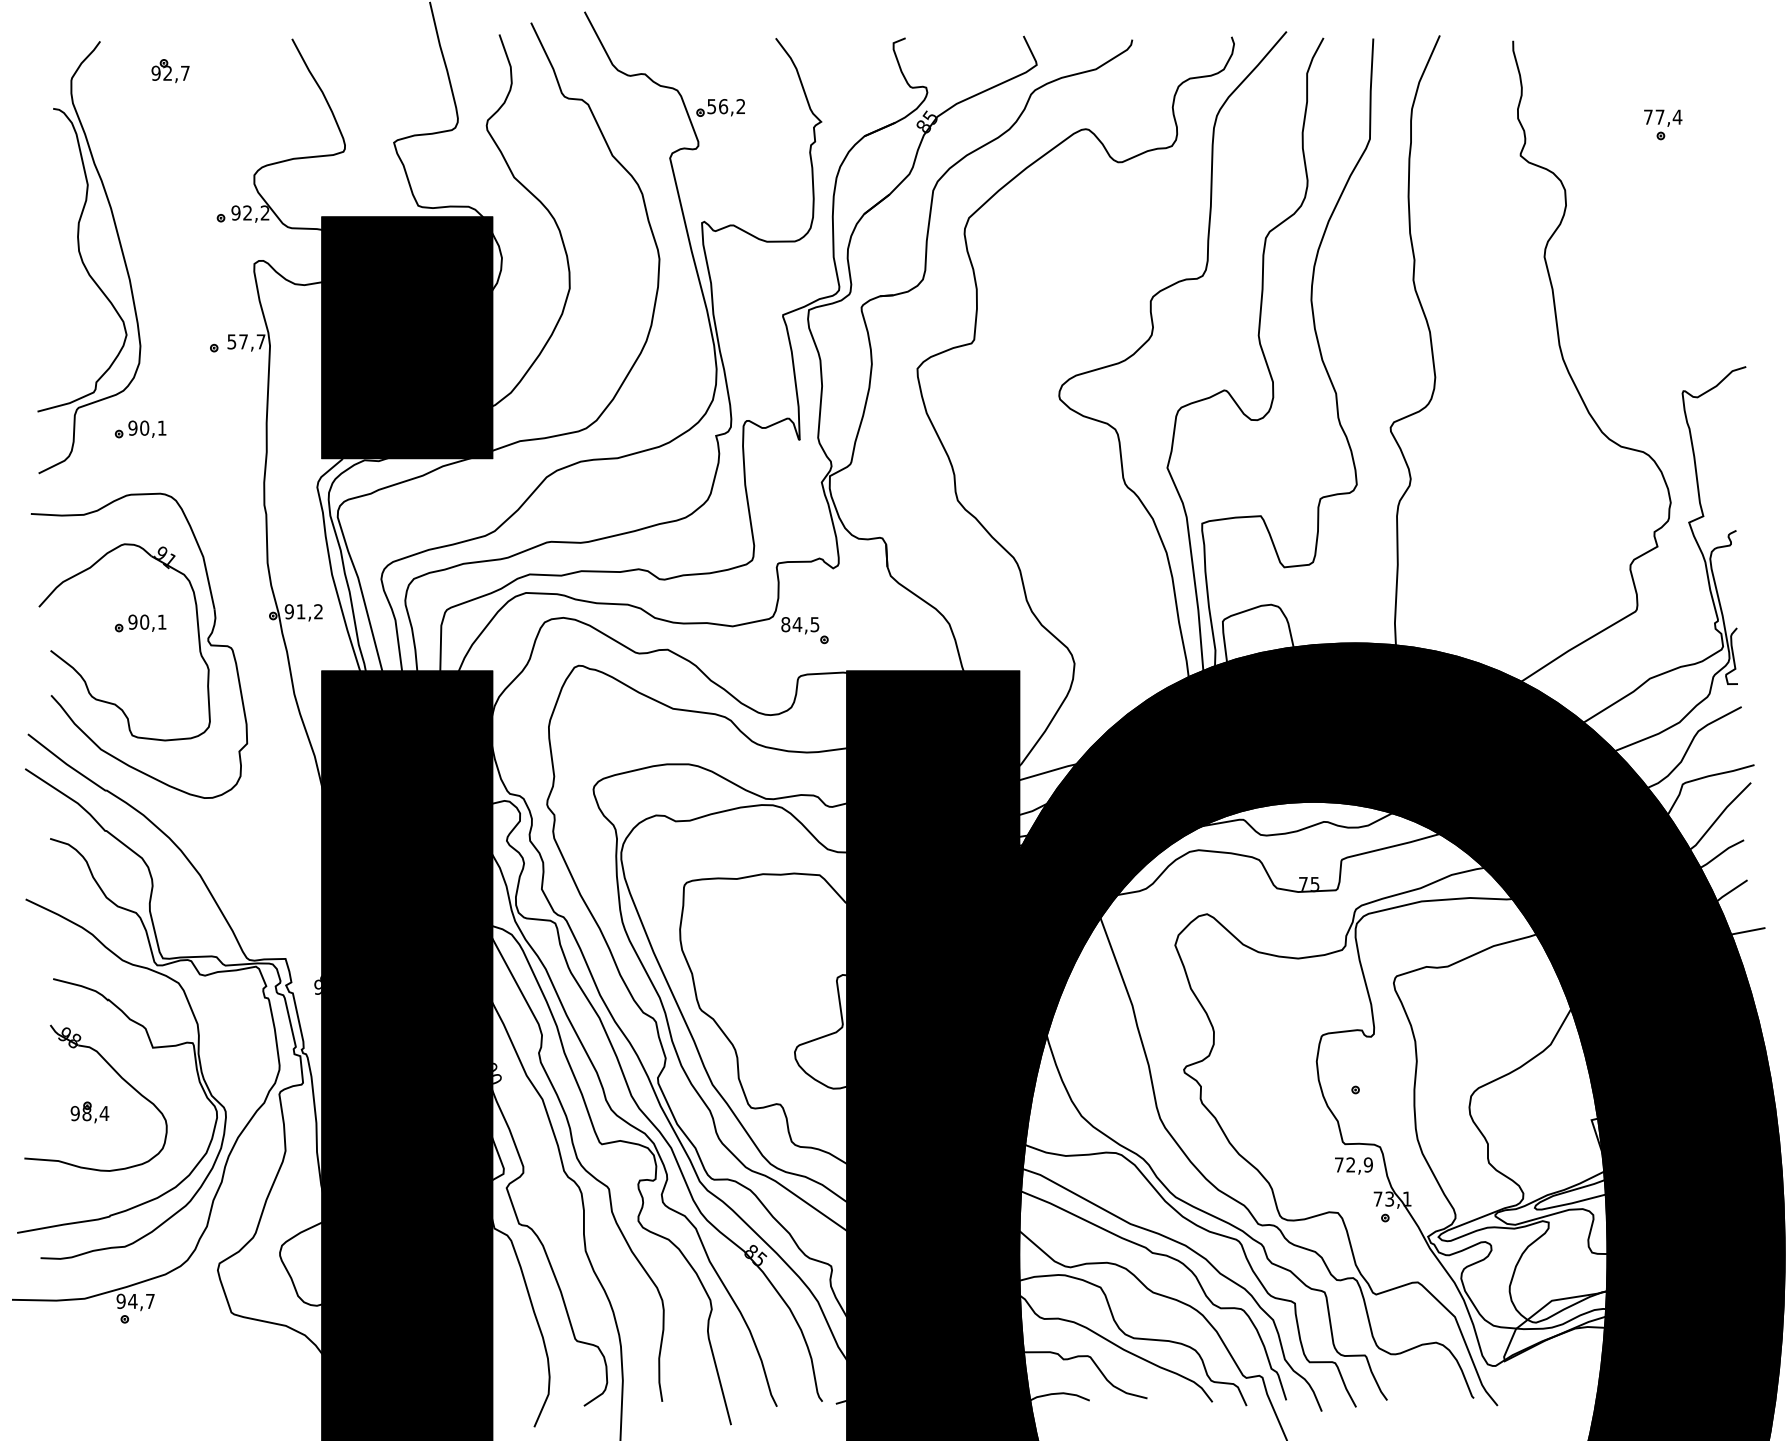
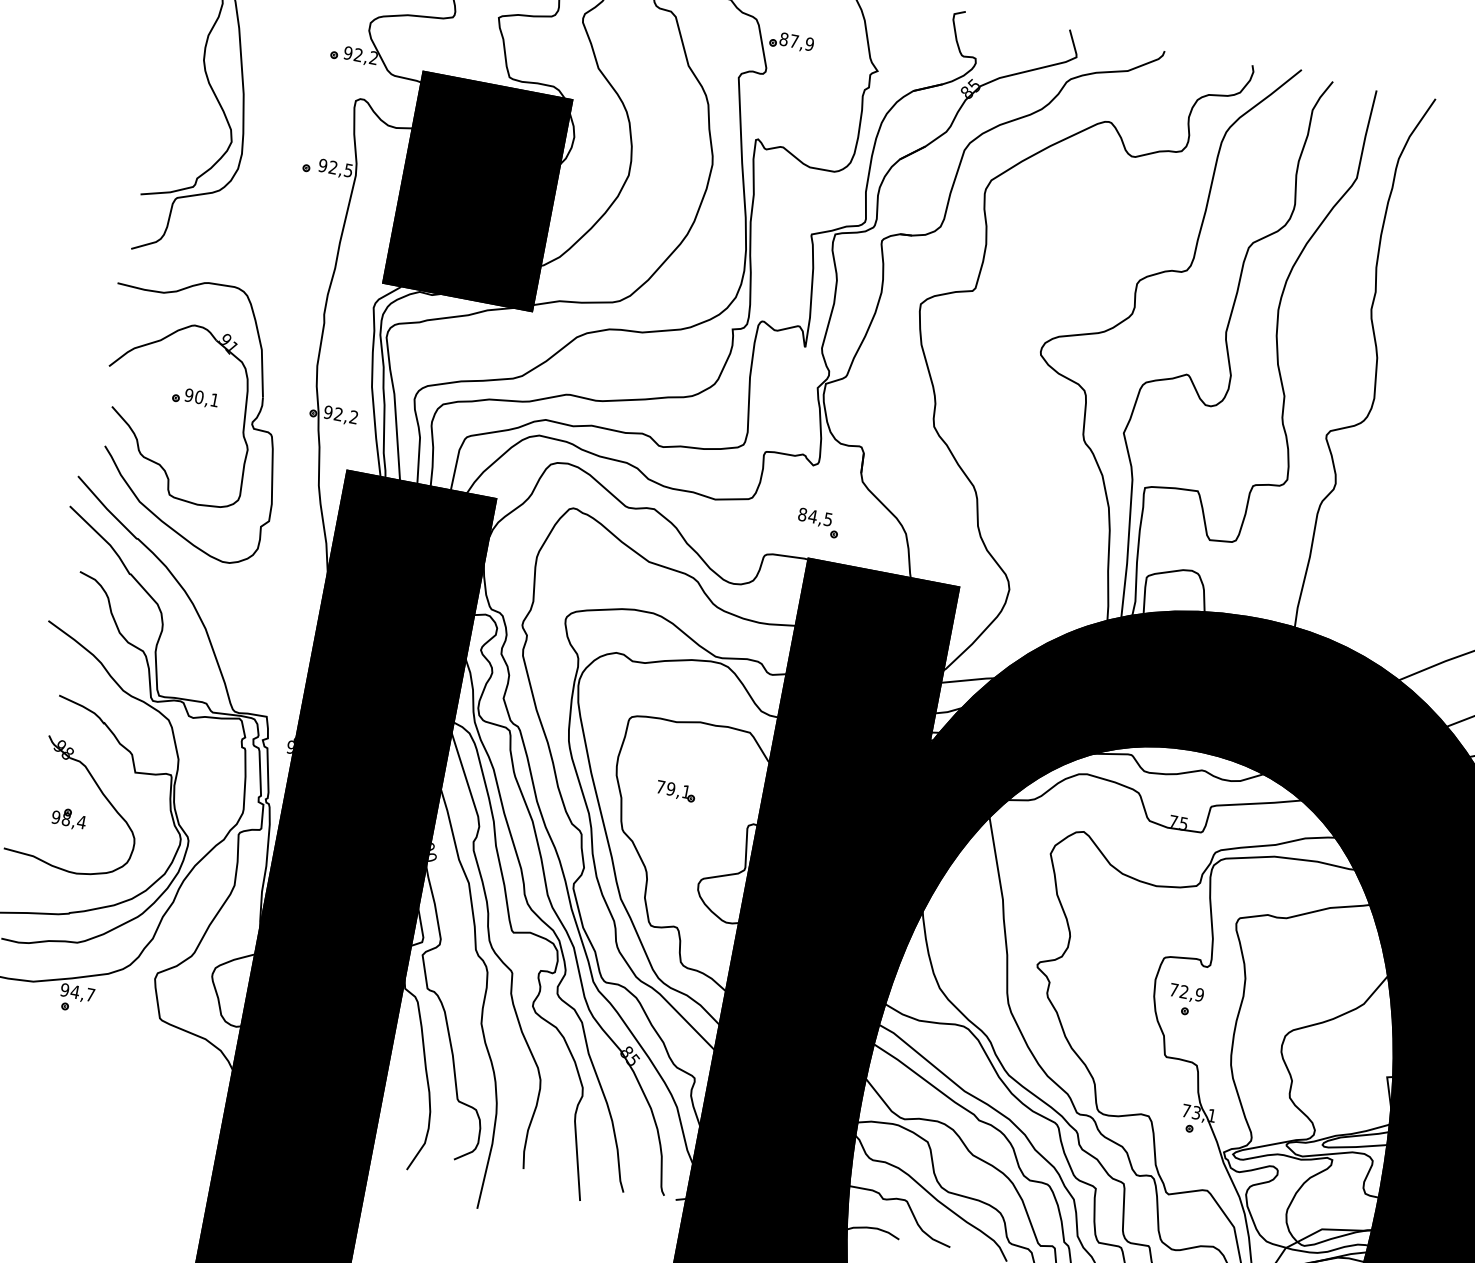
text: (726, 106) -> (796, 41), 56,2 -> 87,9
text: (246, 341) -> (335, 167), 57,7 -> 92,5
part: (140, 429) -> (228, 227), removed
text: (300, 611) -> (338, 414), 91,2 -> 92,2
part: (804, 630) -> (818, 522), moved
part: (750, 955) -> (675, 791), added
text: (1353, 1165) -> (1186, 992), moved

